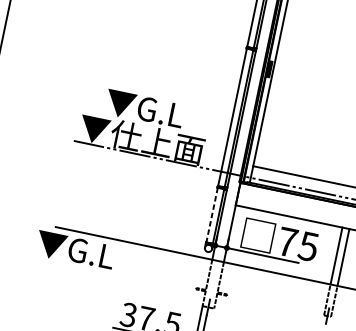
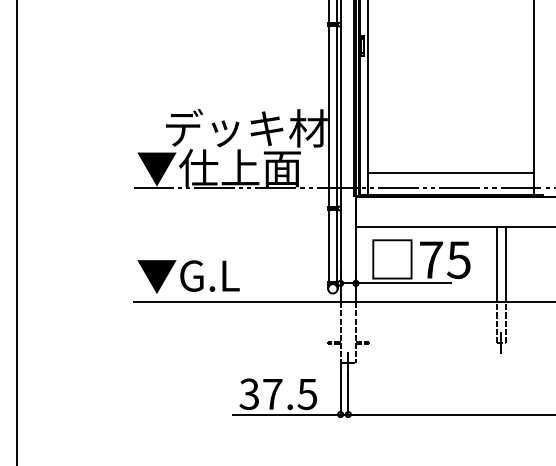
text: (167, 112) -> (245, 127), ▼G.L -> デッキ材
line: (211, 215) -> (328, 246), dashed -> solid
text: (75, 250) -> (188, 276), moved

